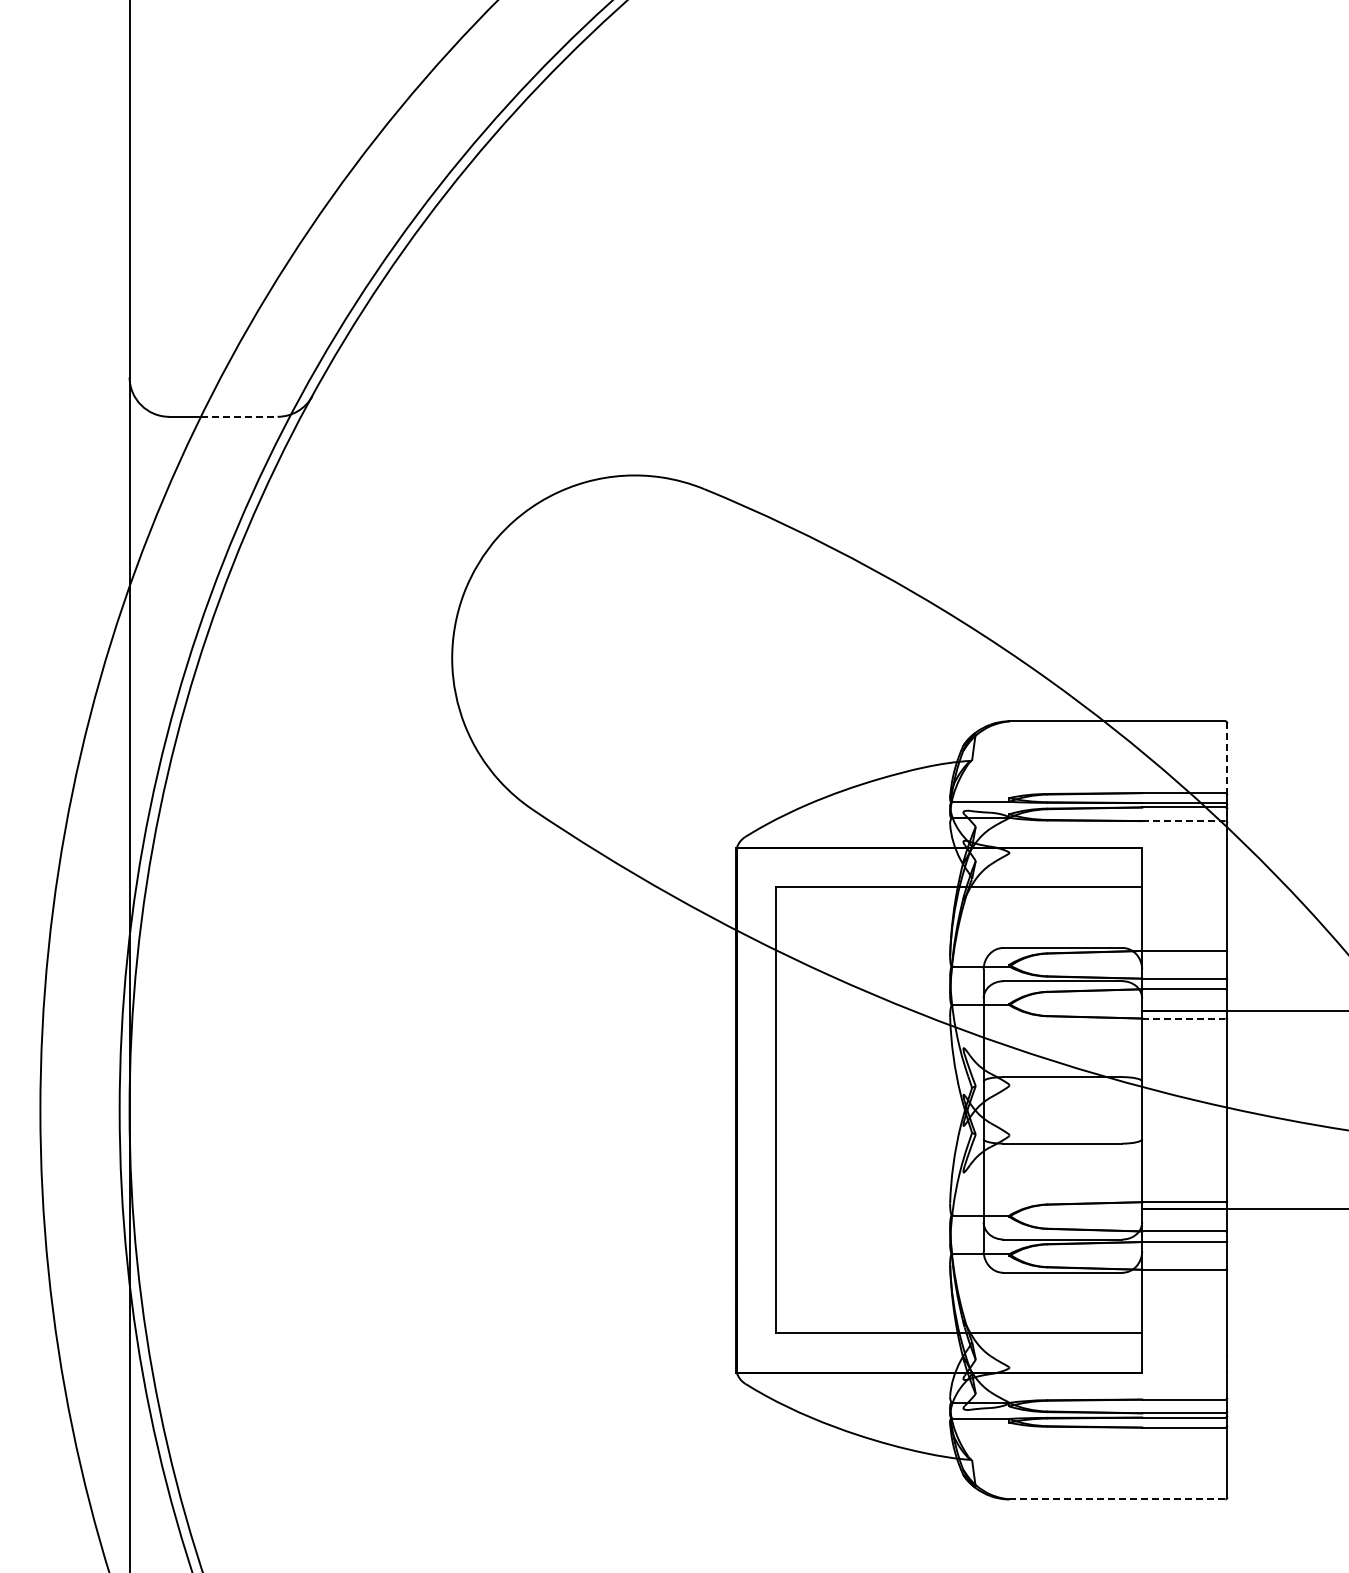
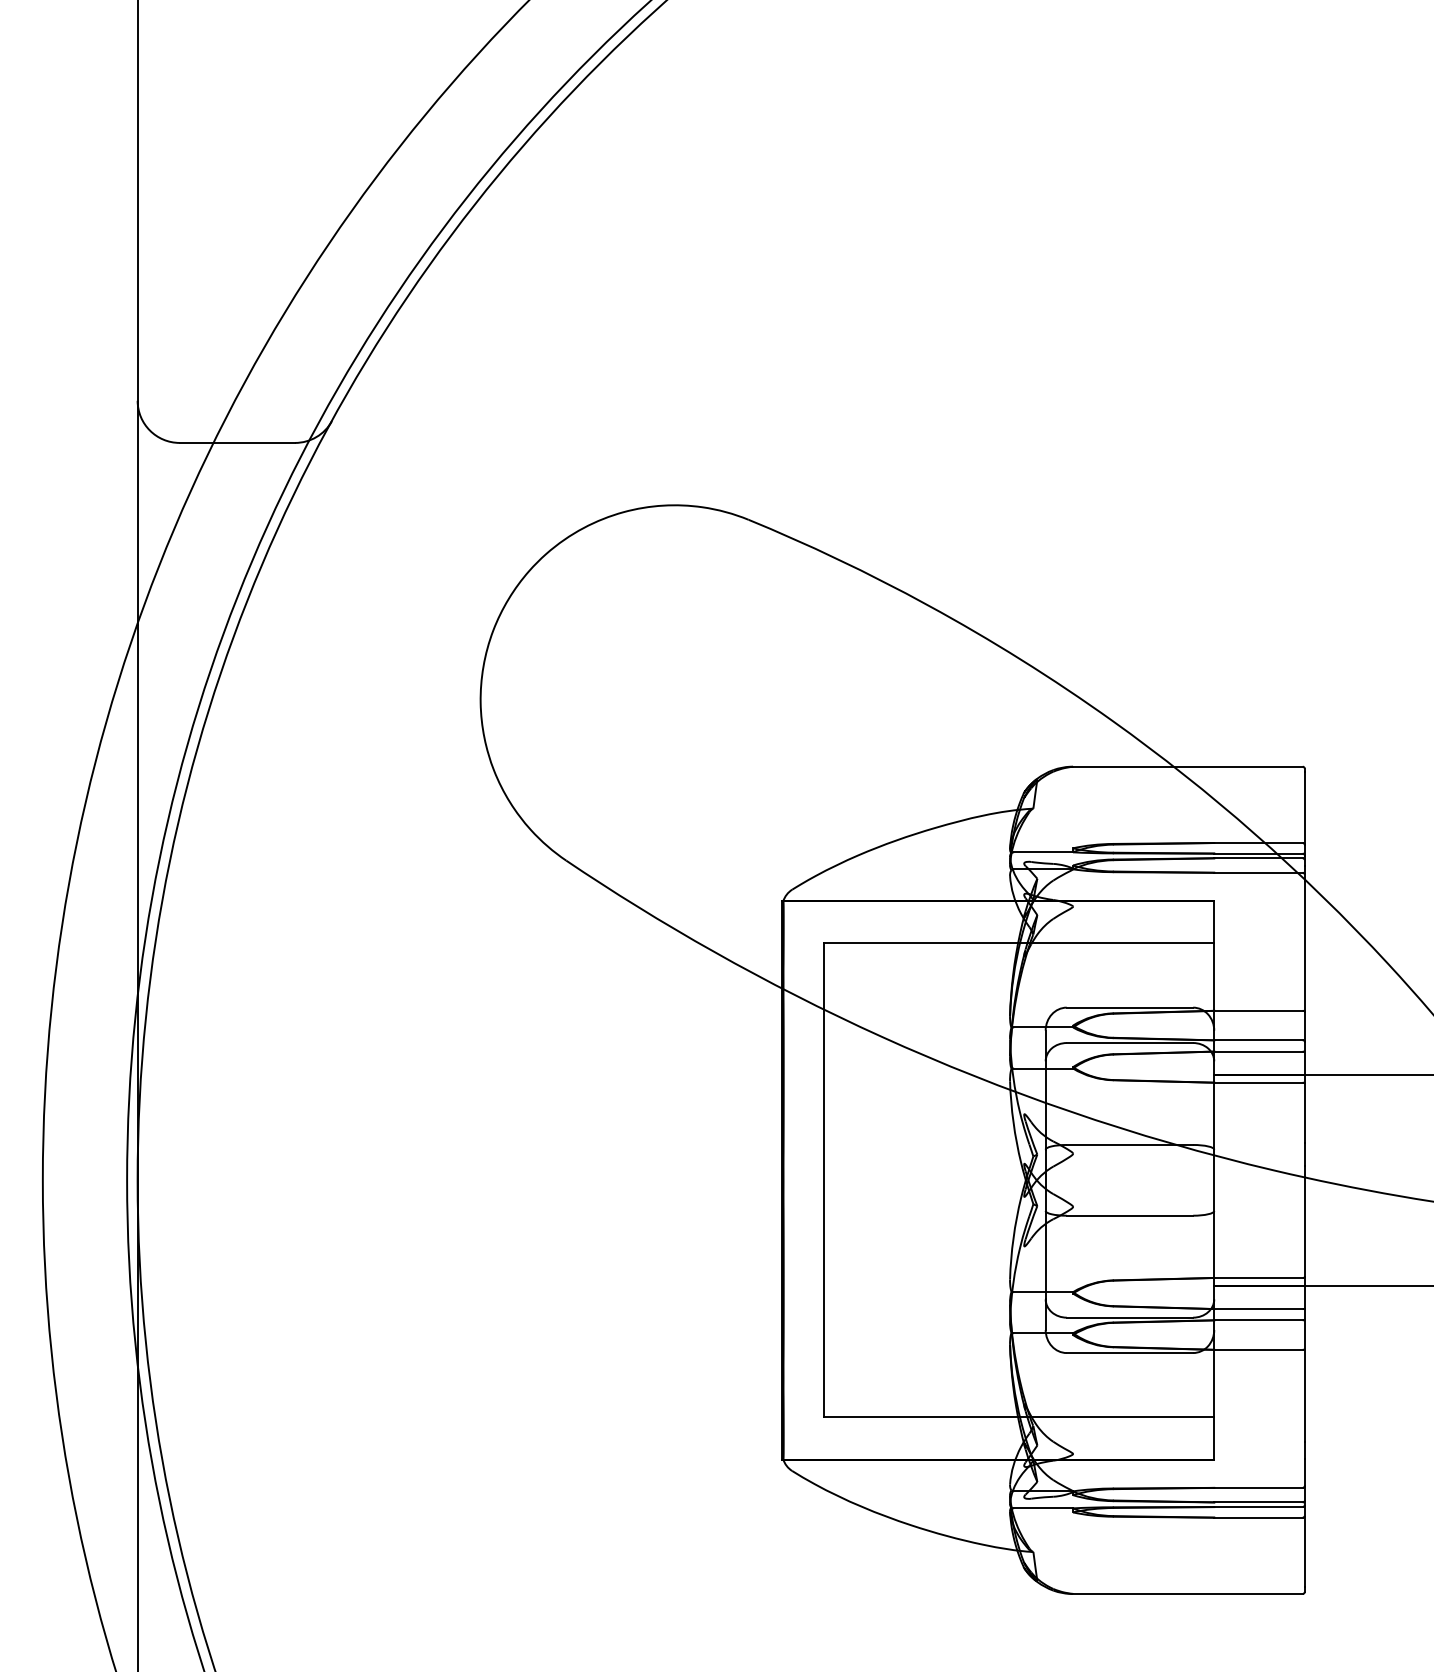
line: (239, 416) -> (254, 442), dashed -> solid
line: (1227, 760) -> (1304, 808), dashed -> solid
line: (1183, 821) -> (1258, 873), dashed -> solid
line: (1183, 1018) -> (1258, 1082), dashed -> solid
line: (1117, 1499) -> (1187, 1594), dashed -> solid

